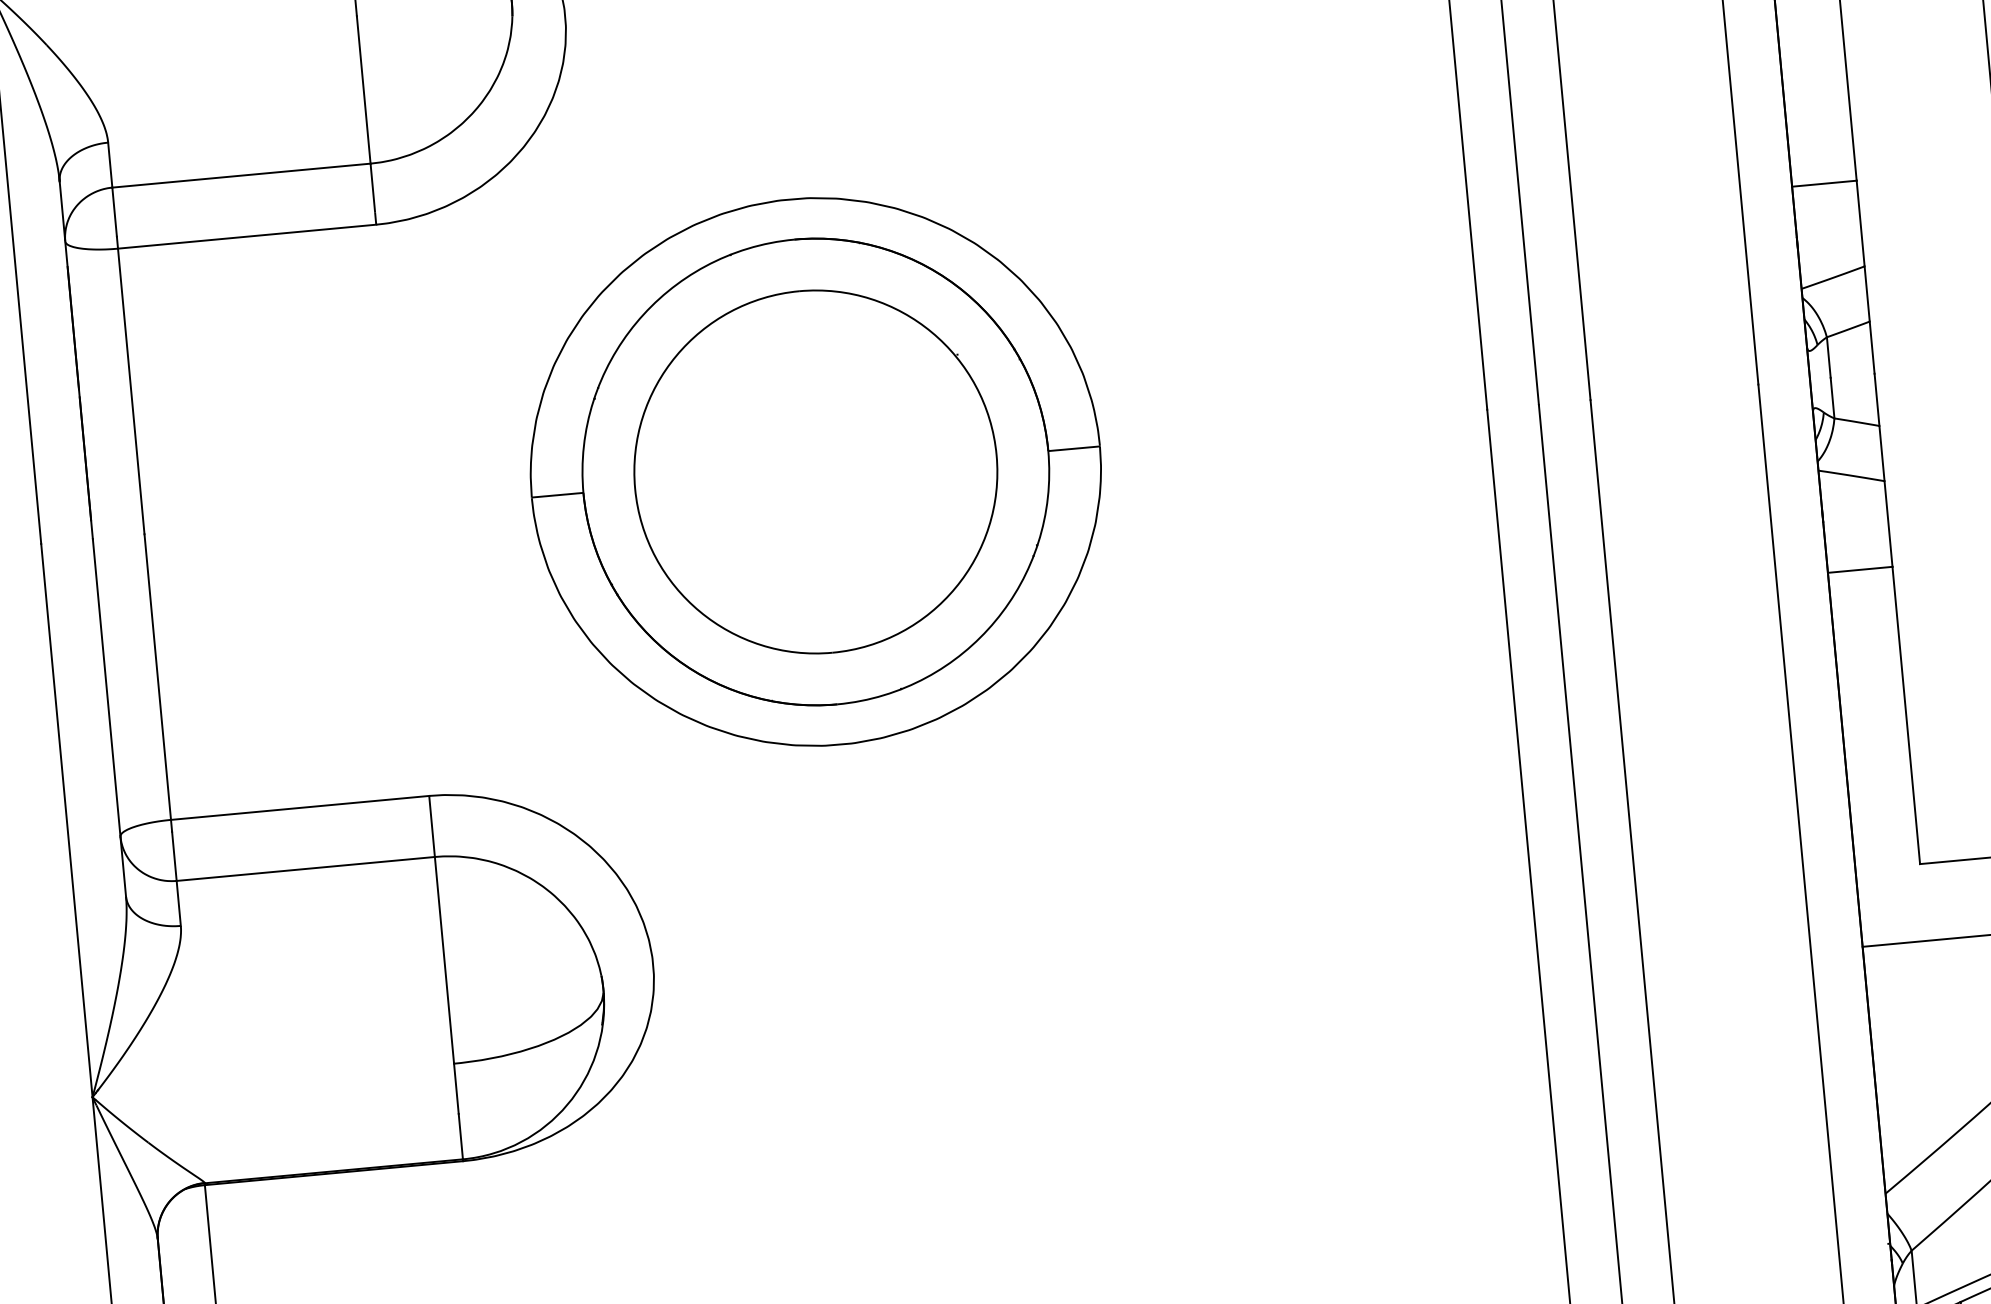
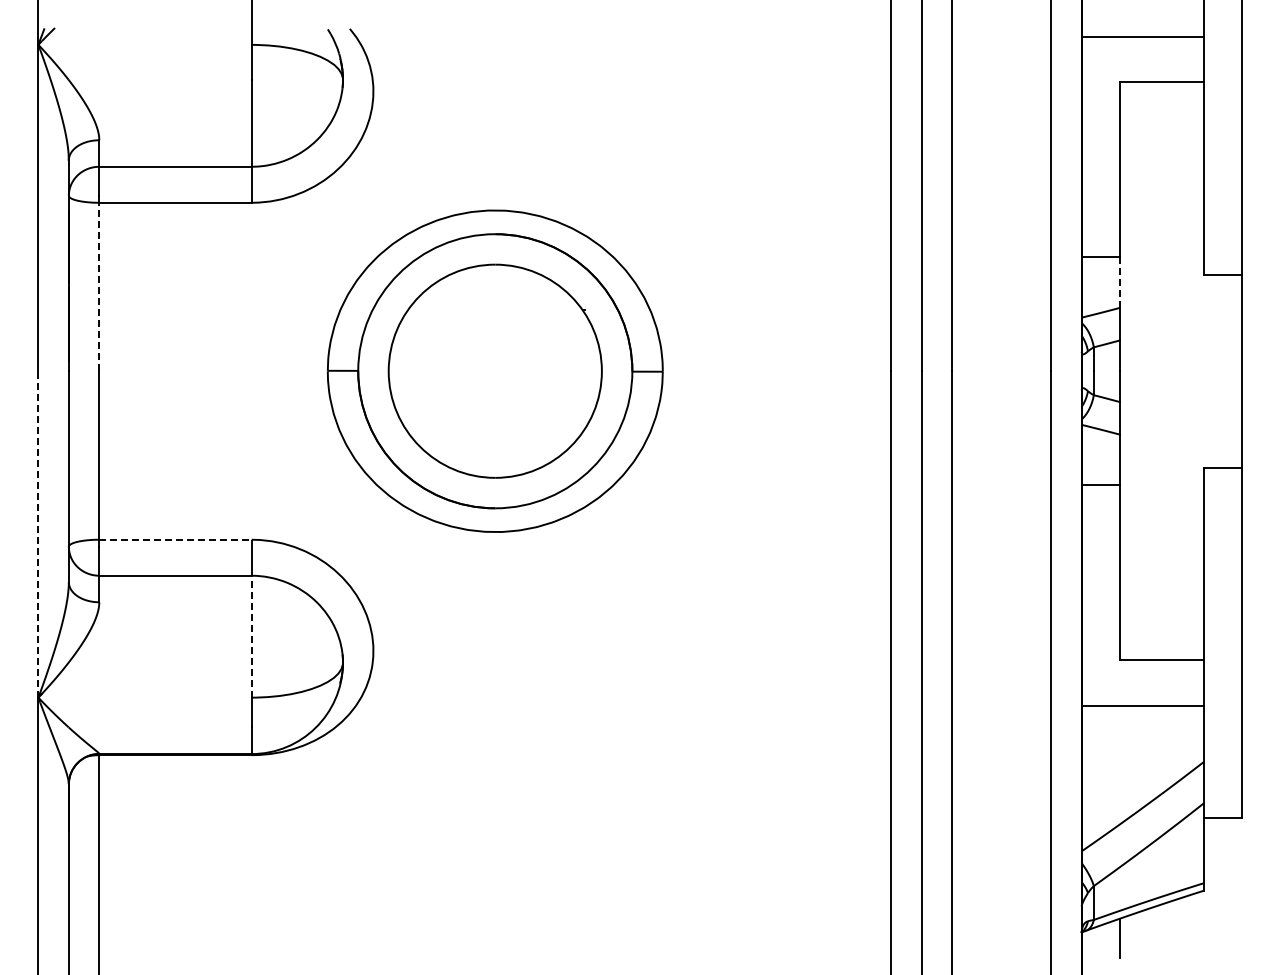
line: (1860, 223) -> (1119, 282), solid -> dashed
line: (131, 390) -> (99, 286), solid -> dashed
line: (300, 807) -> (175, 539), solid -> dashed
line: (66, 818) -> (38, 533), solid -> dashed
line: (444, 960) -> (251, 636), solid -> dashed

